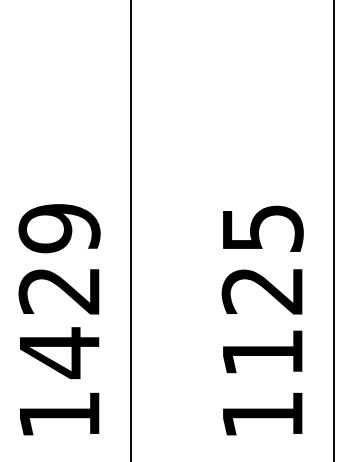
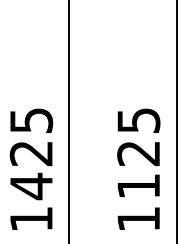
text: (57, 228) -> (30, 120), 1429 -> 1425

